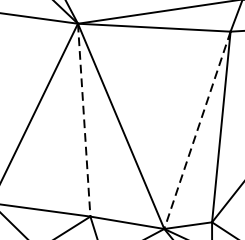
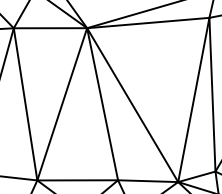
line: (84, 120) -> (102, 104), dashed -> solid
line: (197, 129) -> (193, 99), dashed -> solid

